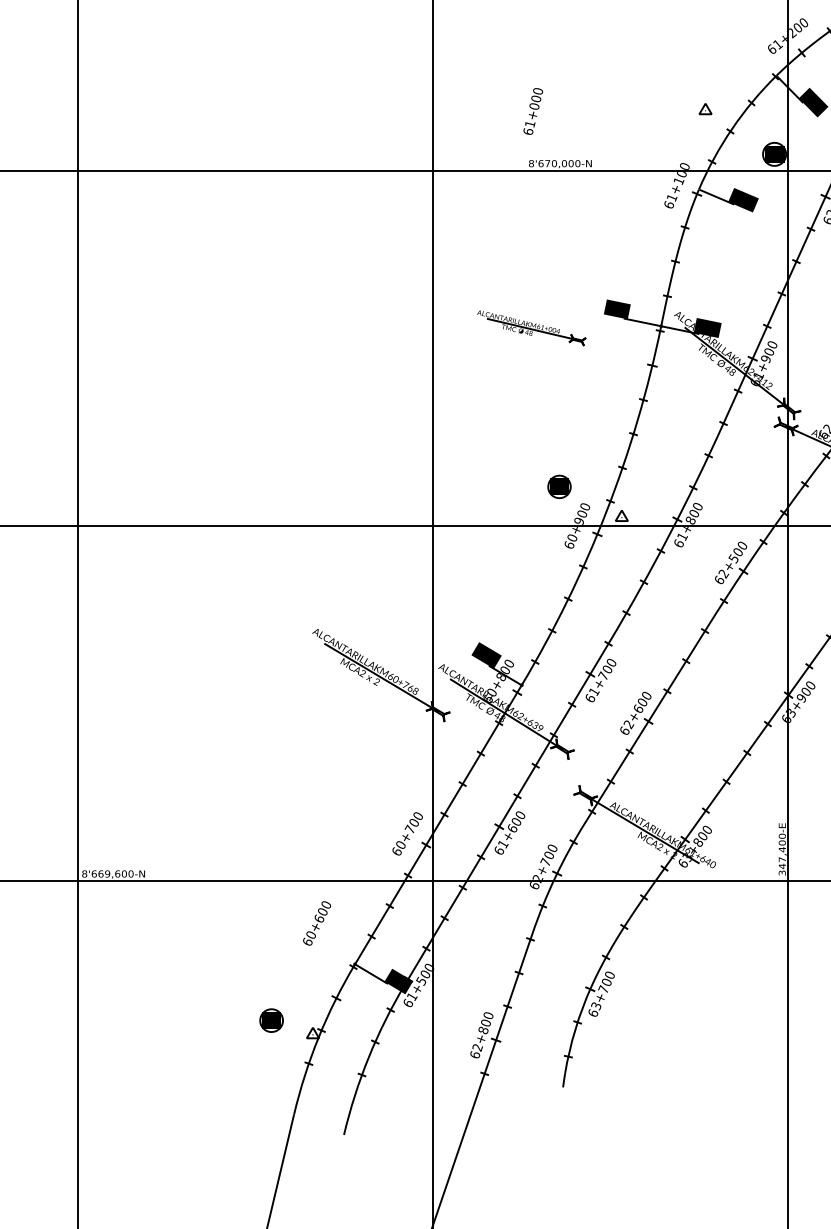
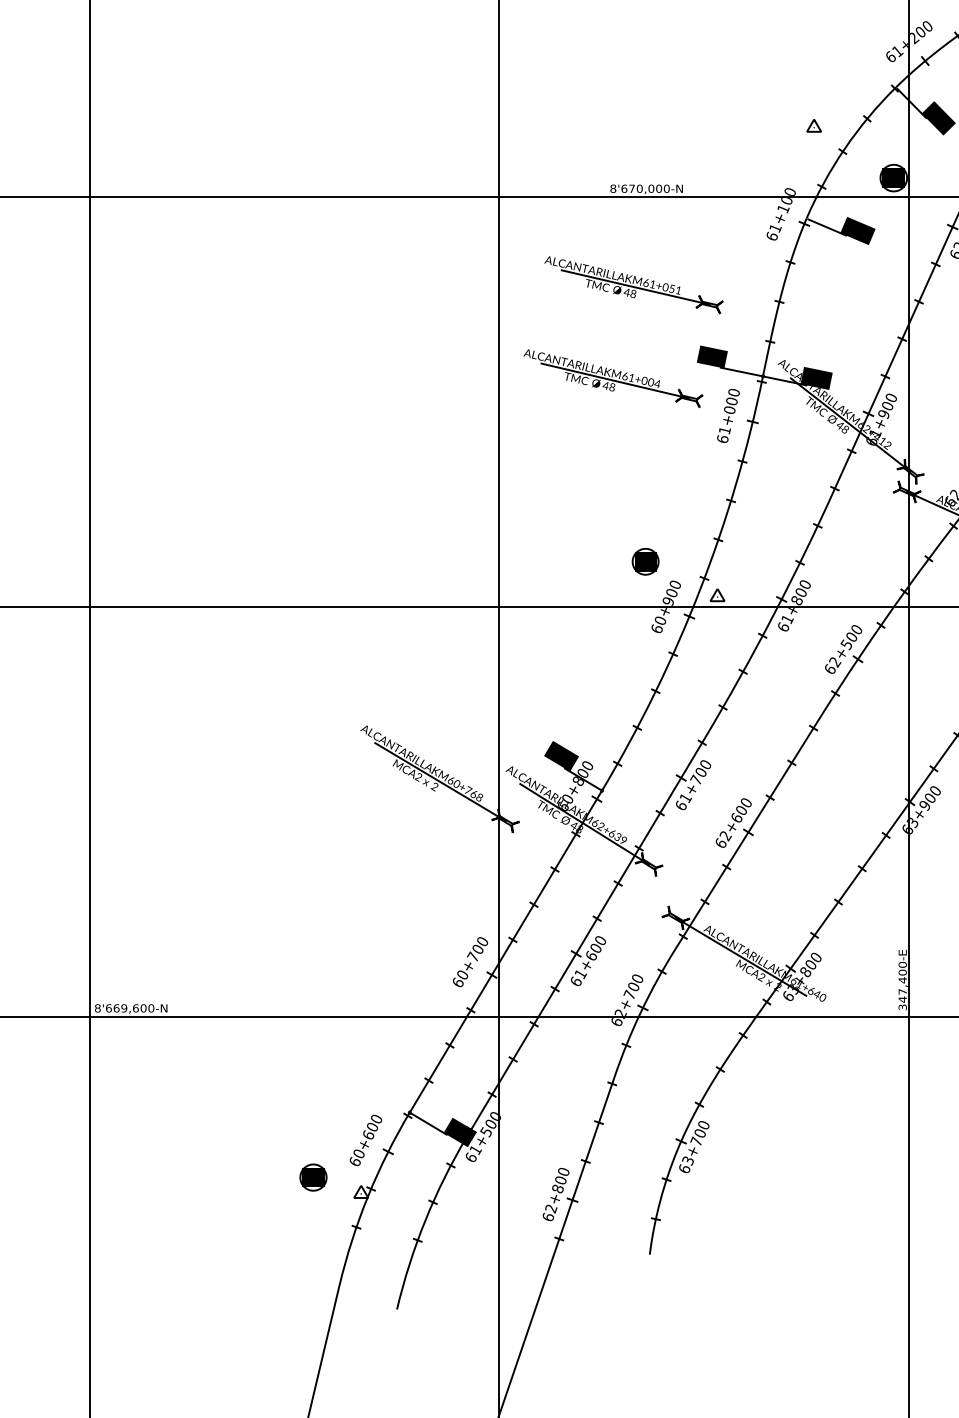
text: (533, 111) -> (728, 415), moved
part: (549, 247) -> (634, 285), added
part: (531, 327) -> (613, 377), size x1.43
text: (317, 923) -> (366, 1140), moved

